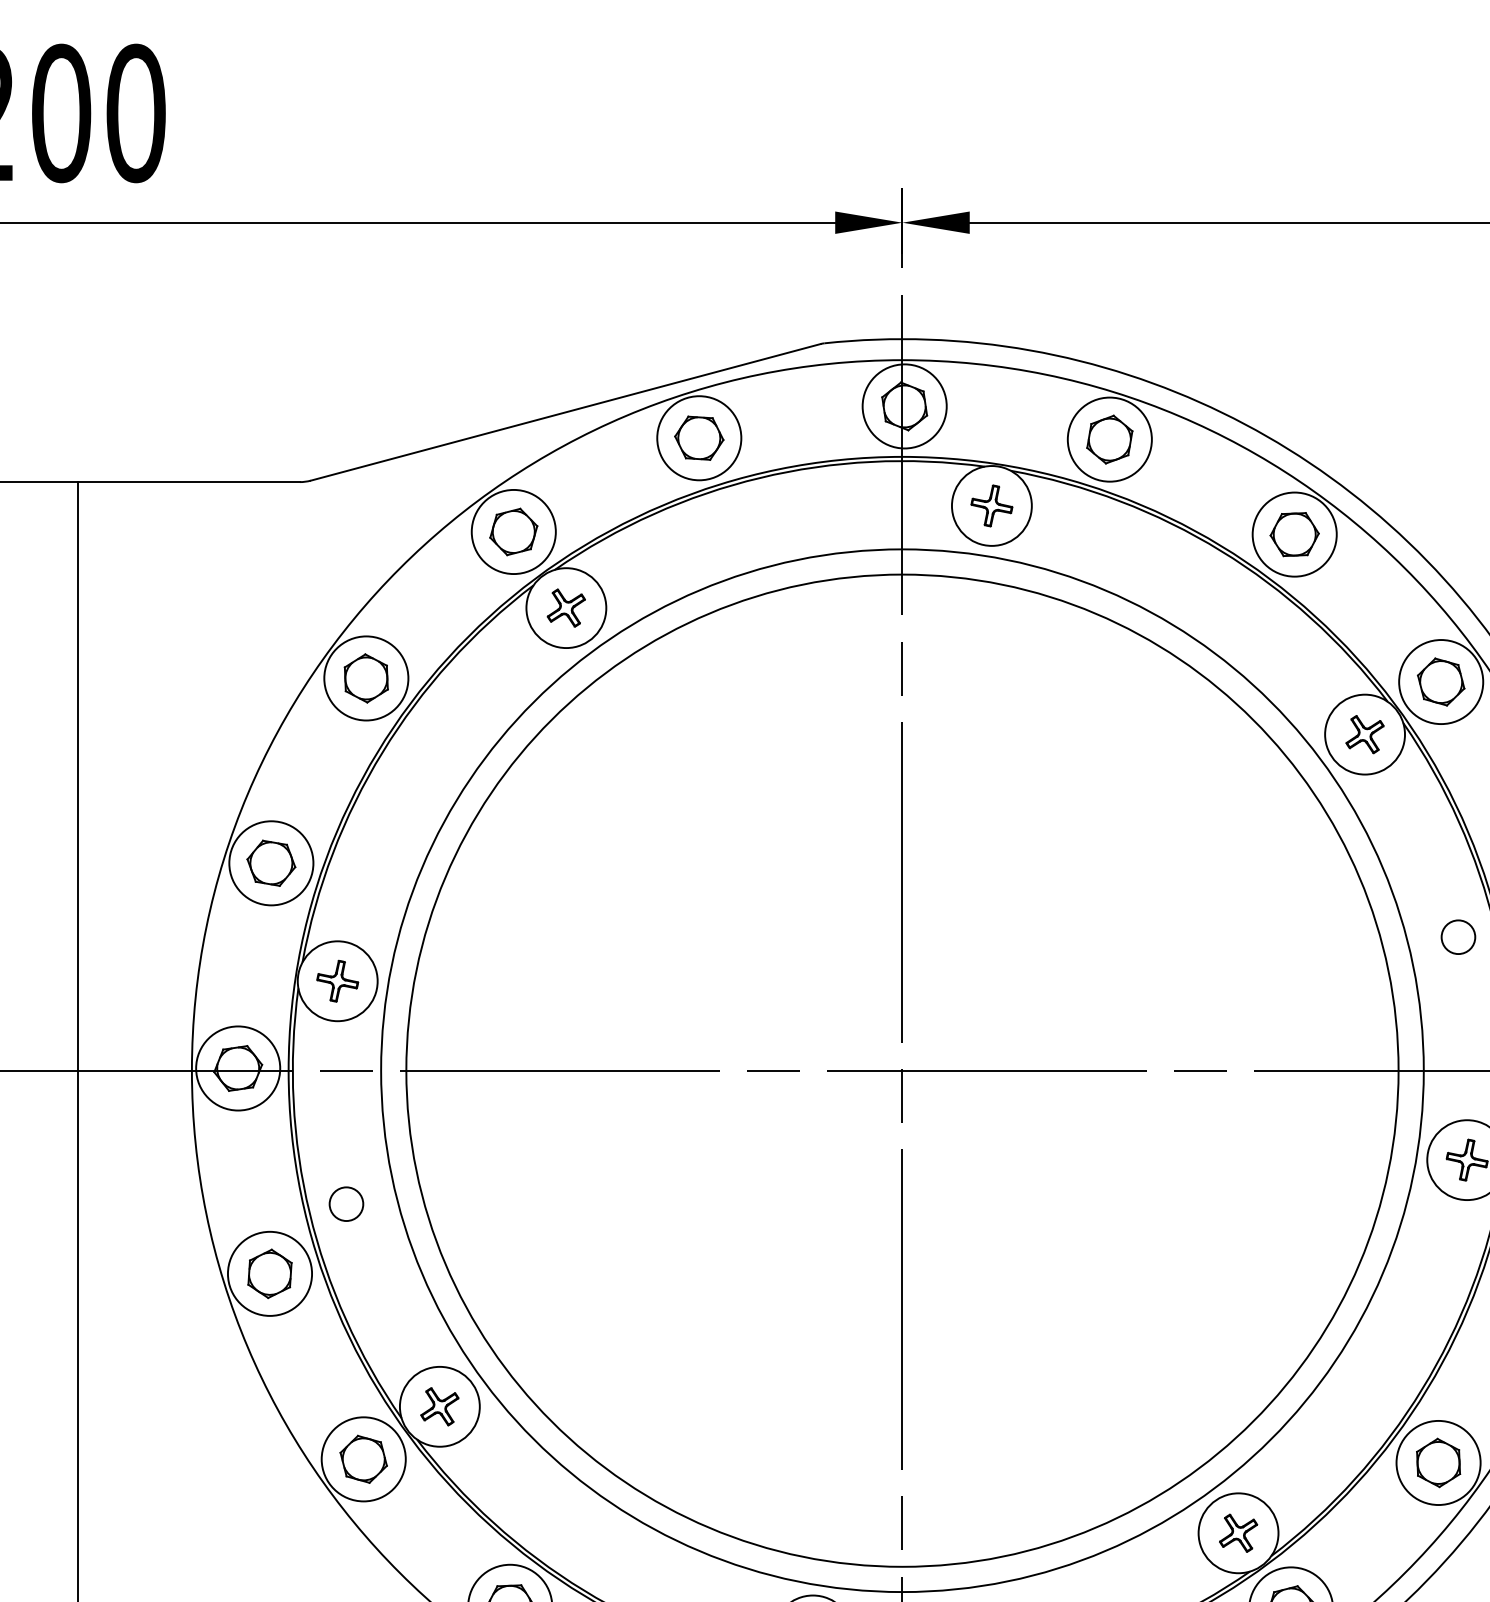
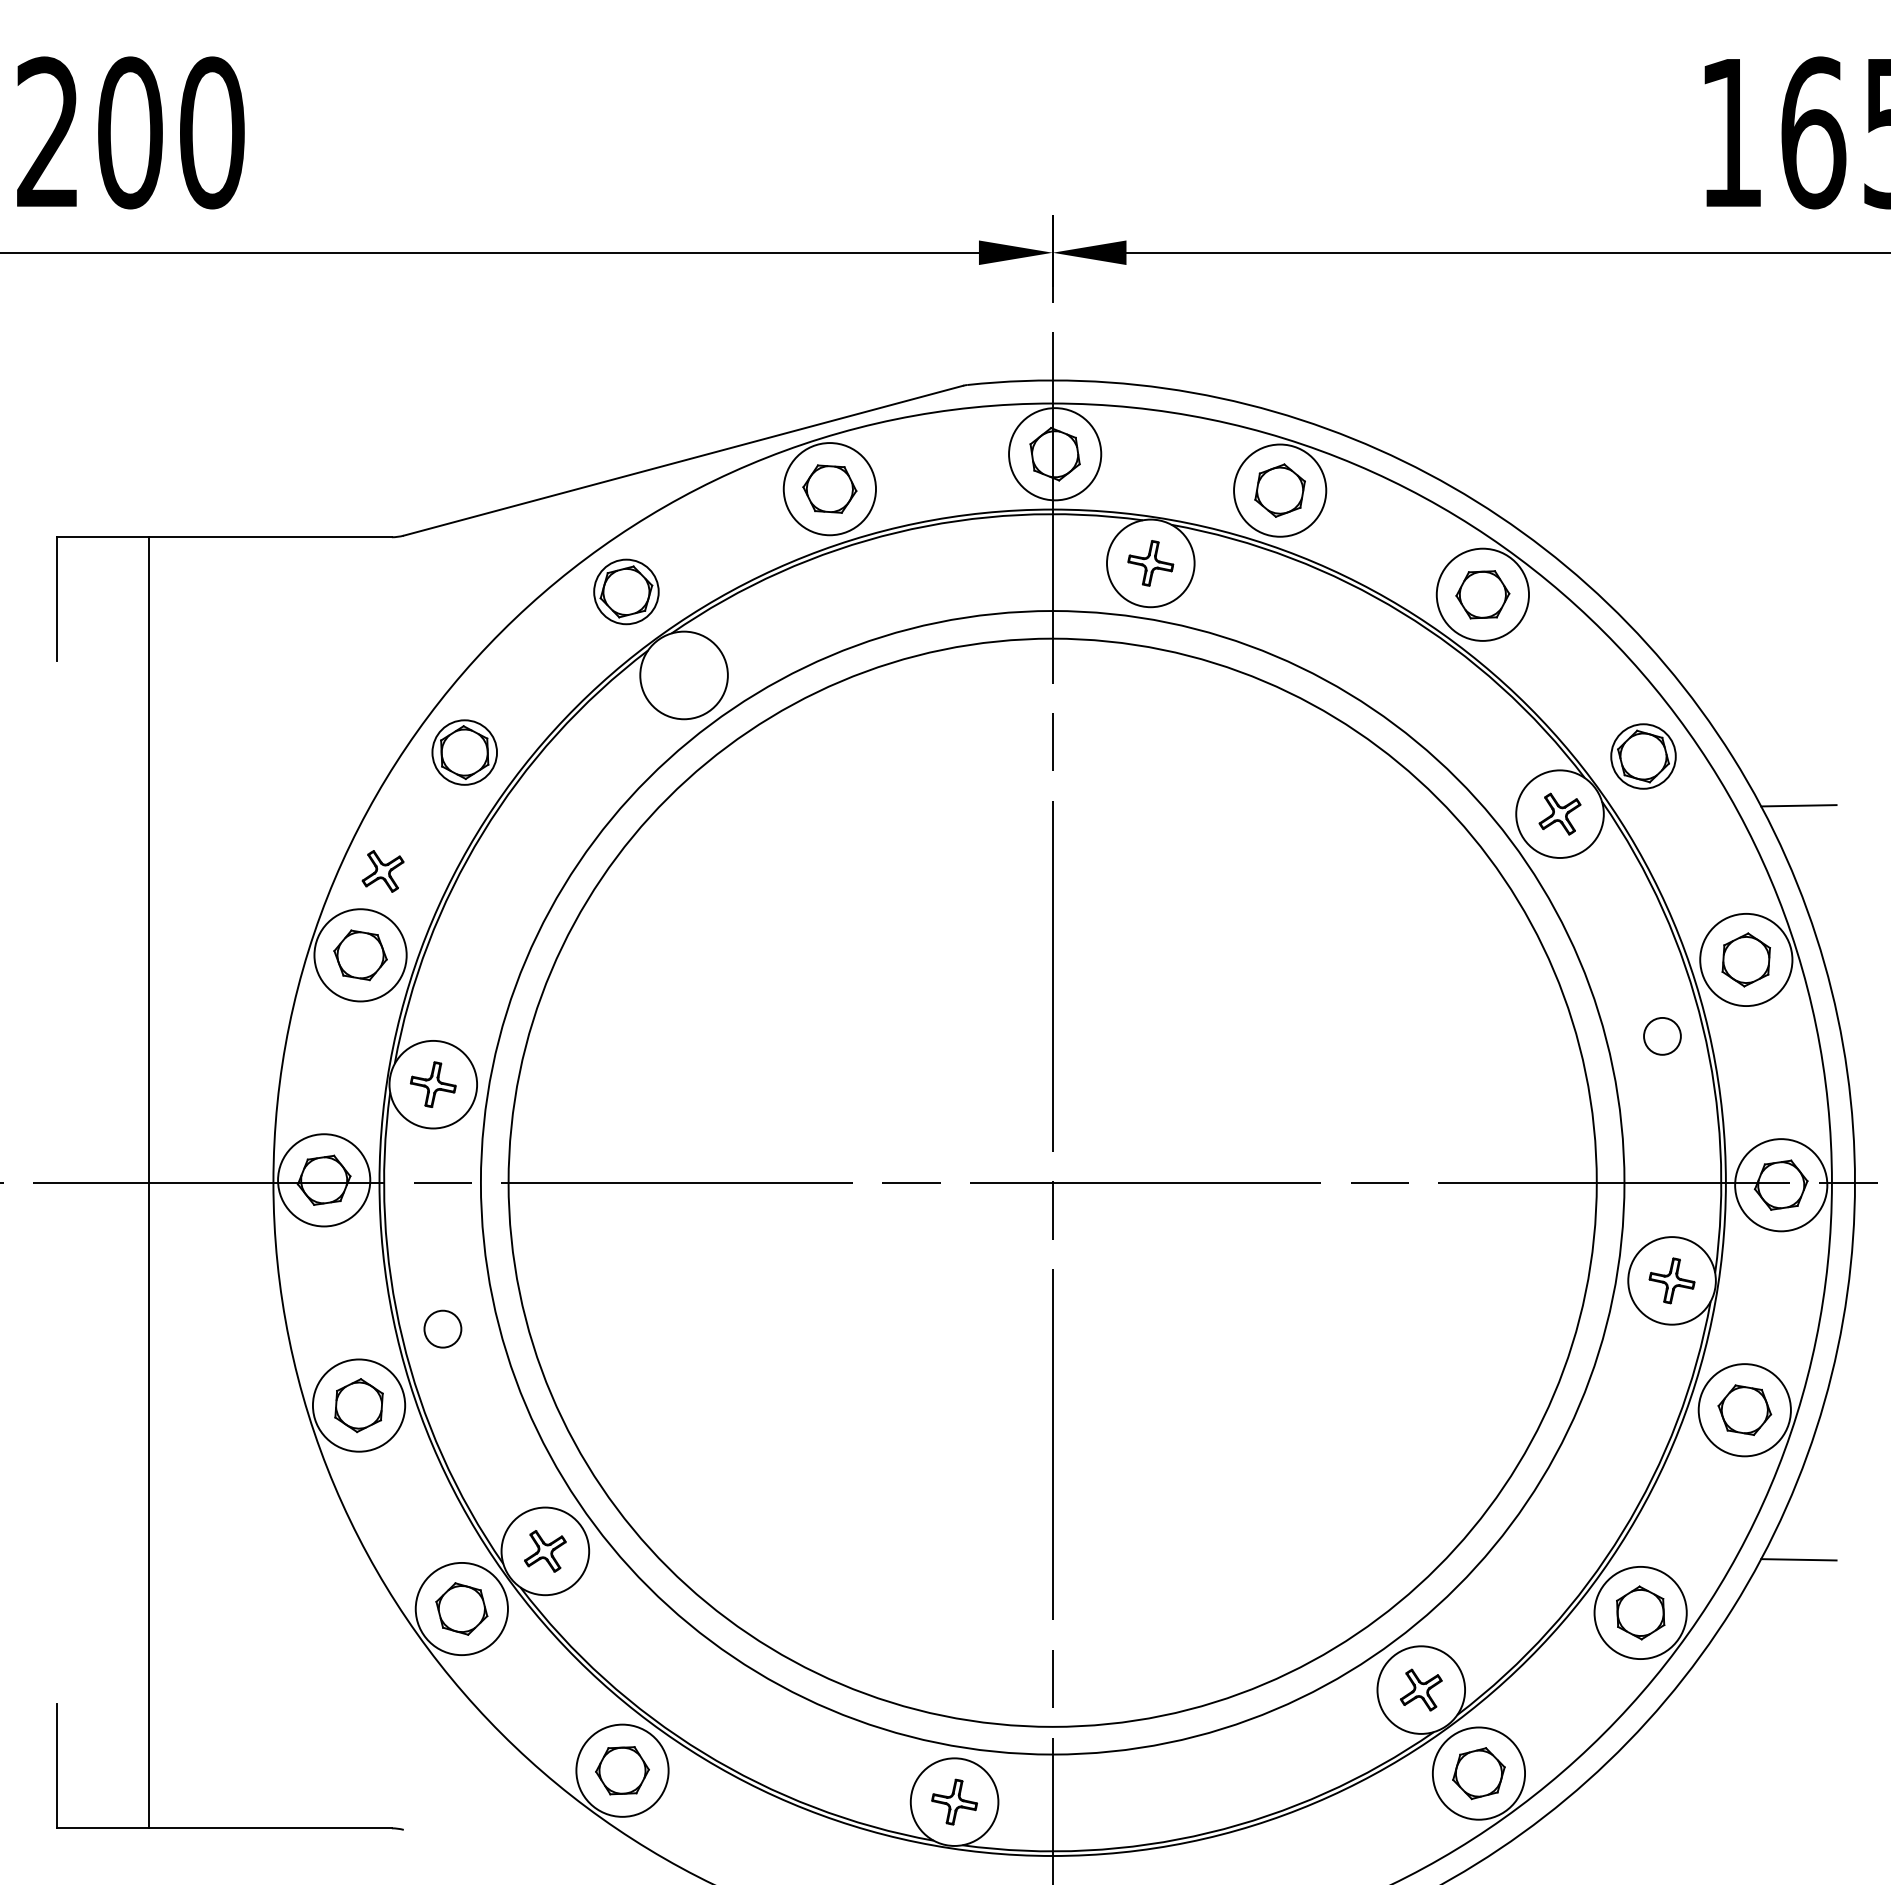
circle: (513, 531) -> (626, 591), size x0.7
part: (565, 608) -> (382, 871), moved
circle: (366, 678) -> (464, 752), size x0.7
circle: (1441, 682) -> (1643, 756), size x0.7

